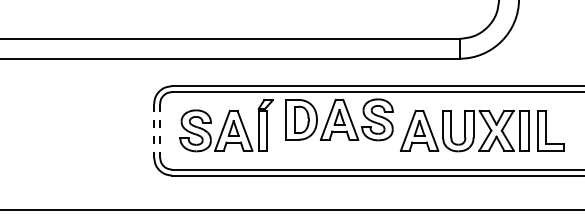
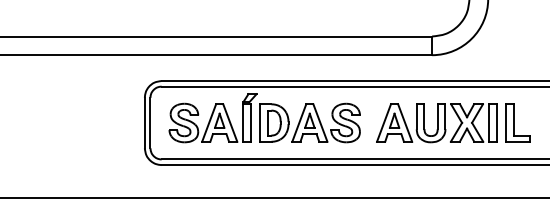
part: (339, 119) -> (309, 122), moved
line: (154, 130) -> (145, 122), dashed -> solid
line: (160, 130) -> (150, 122), dashed -> solid

